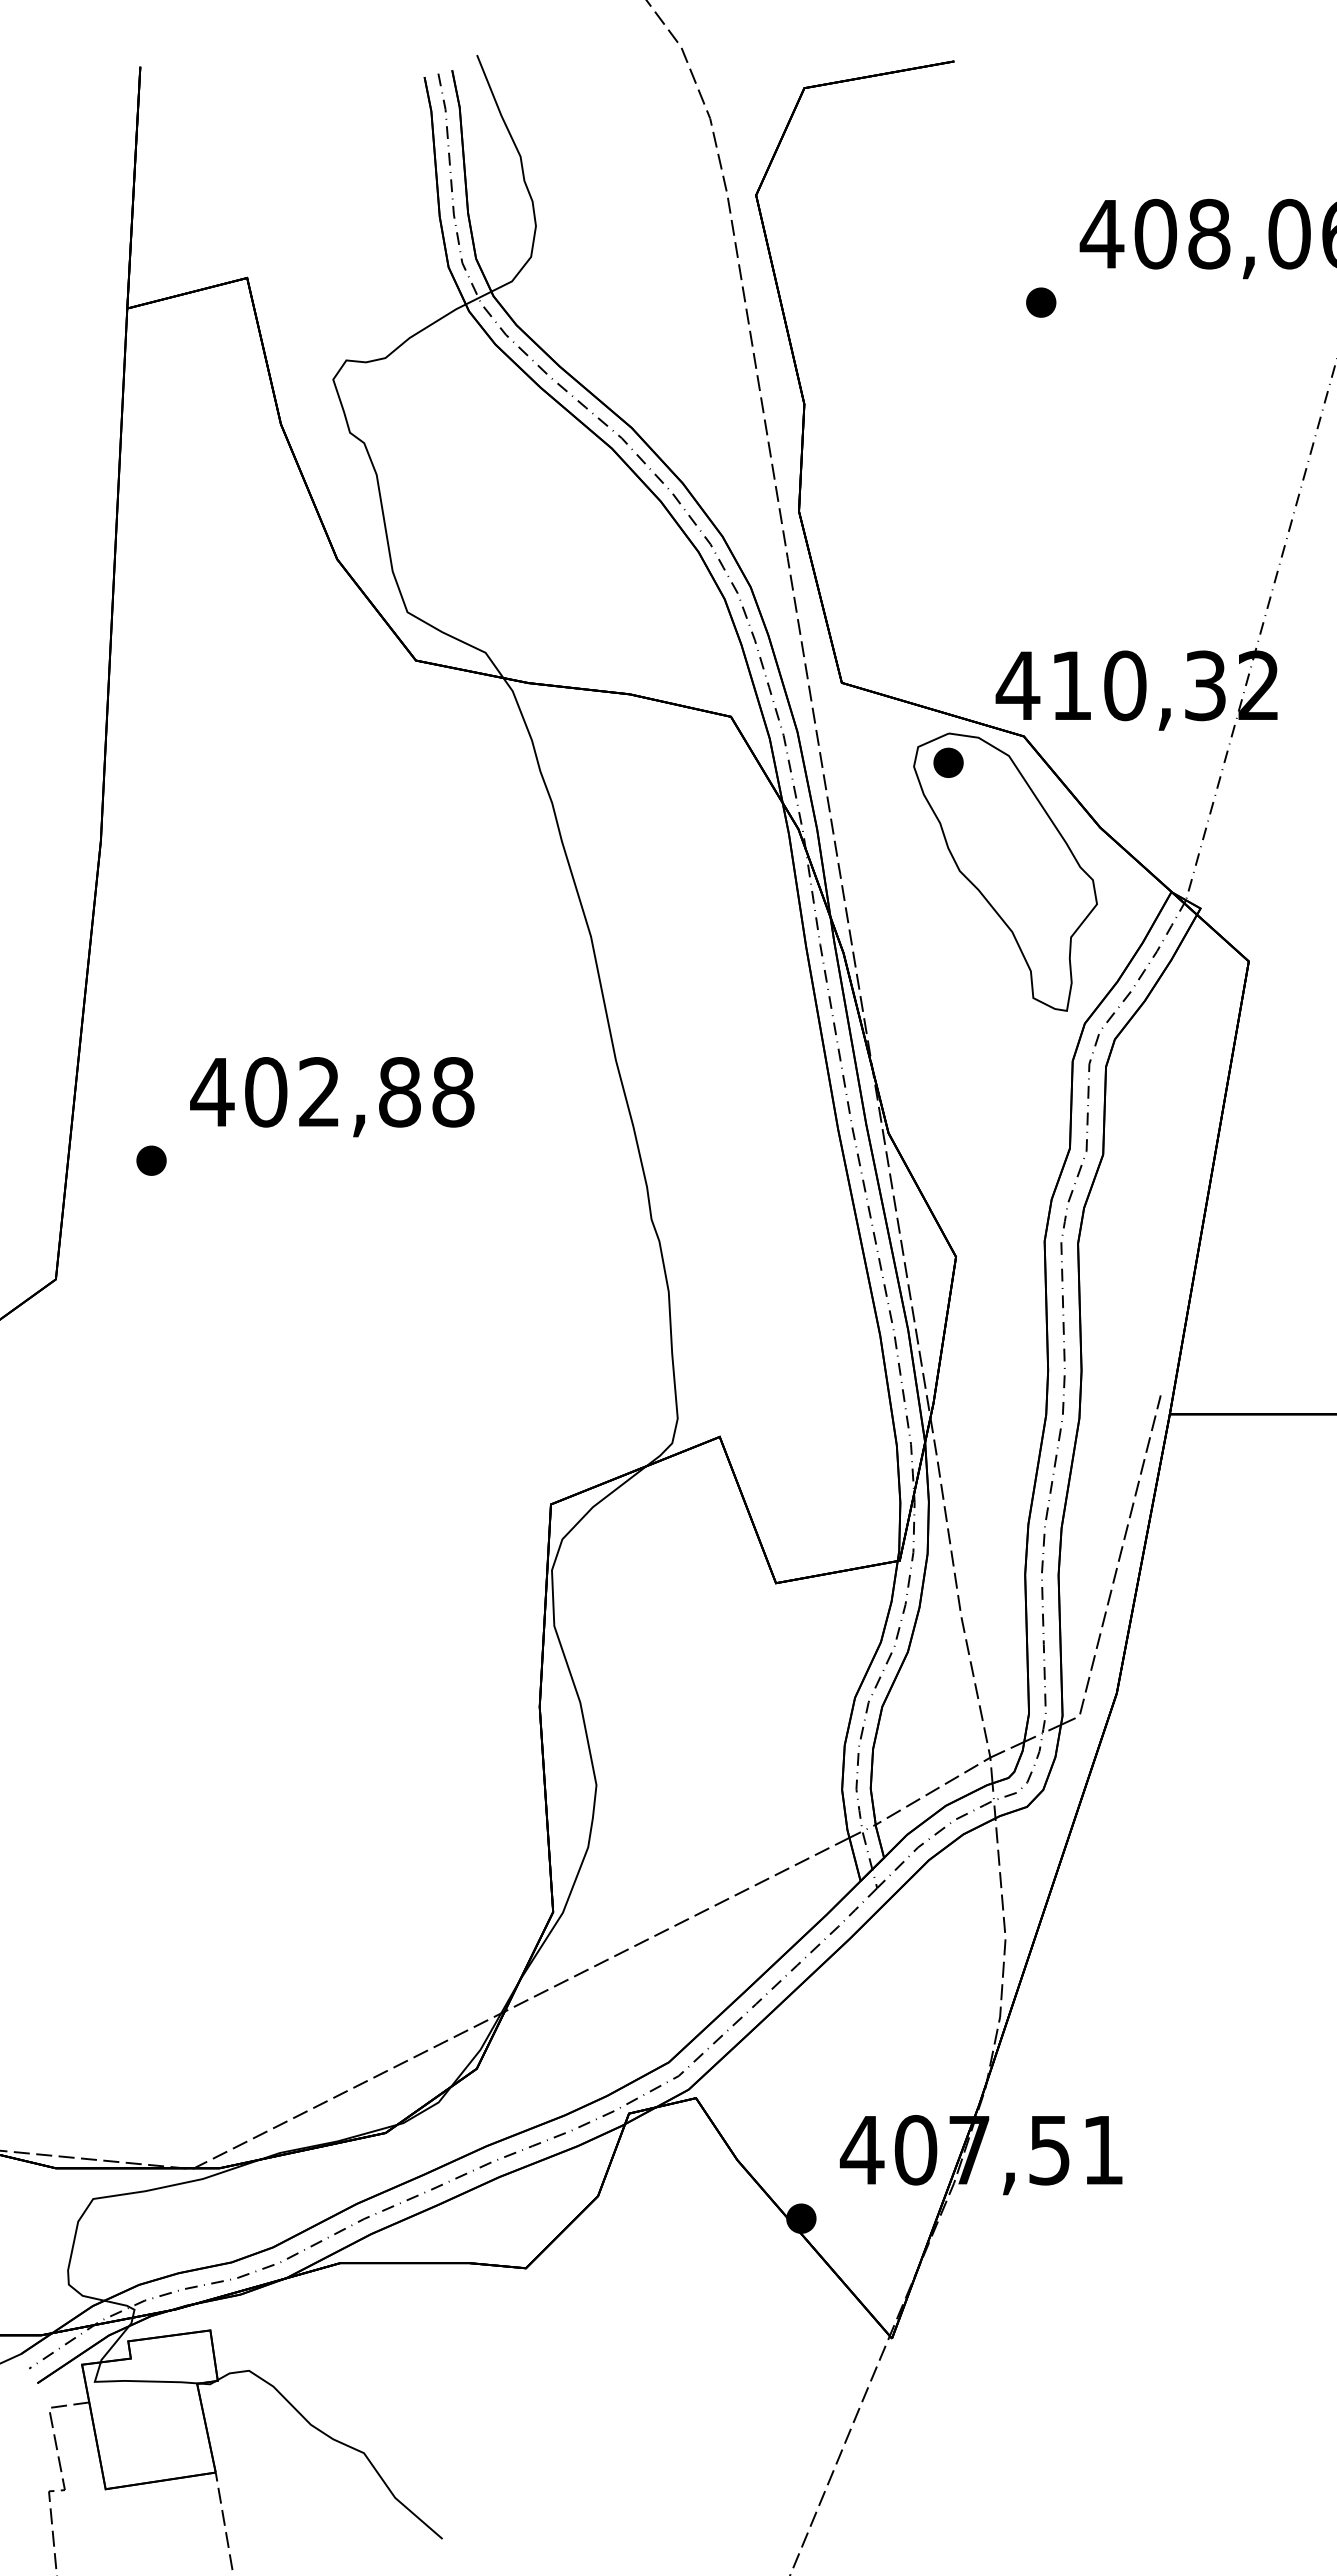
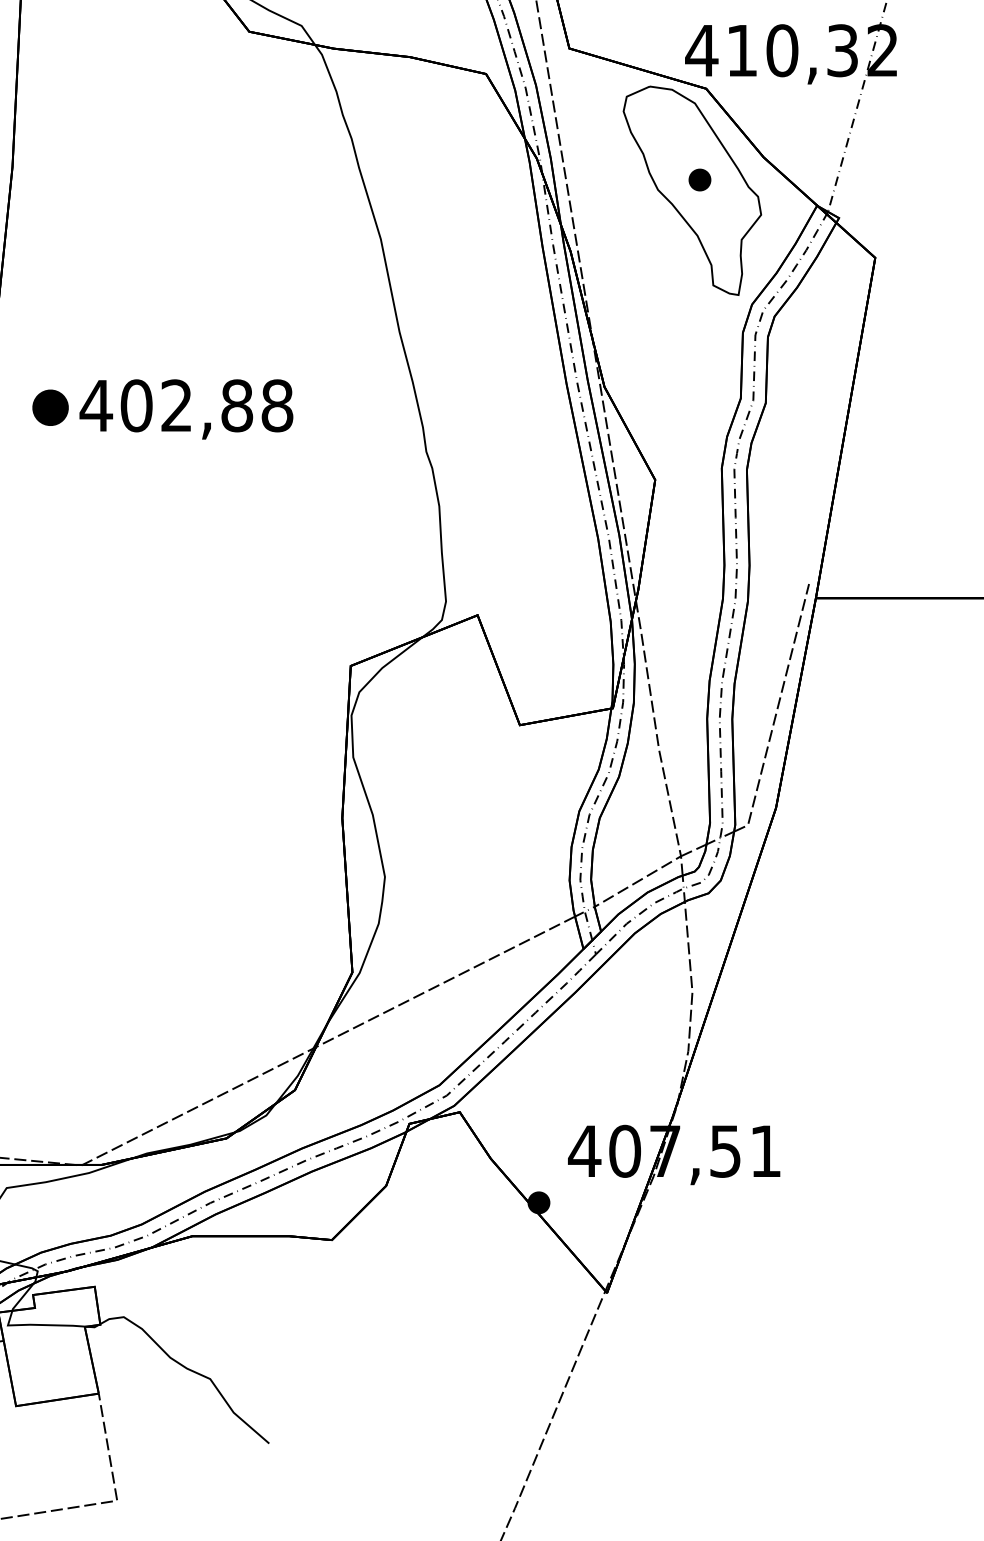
part: (948, 762) -> (699, 179), moved
text: (332, 1097) -> (186, 409), moved
part: (151, 1160) -> (50, 407), size x1.6

